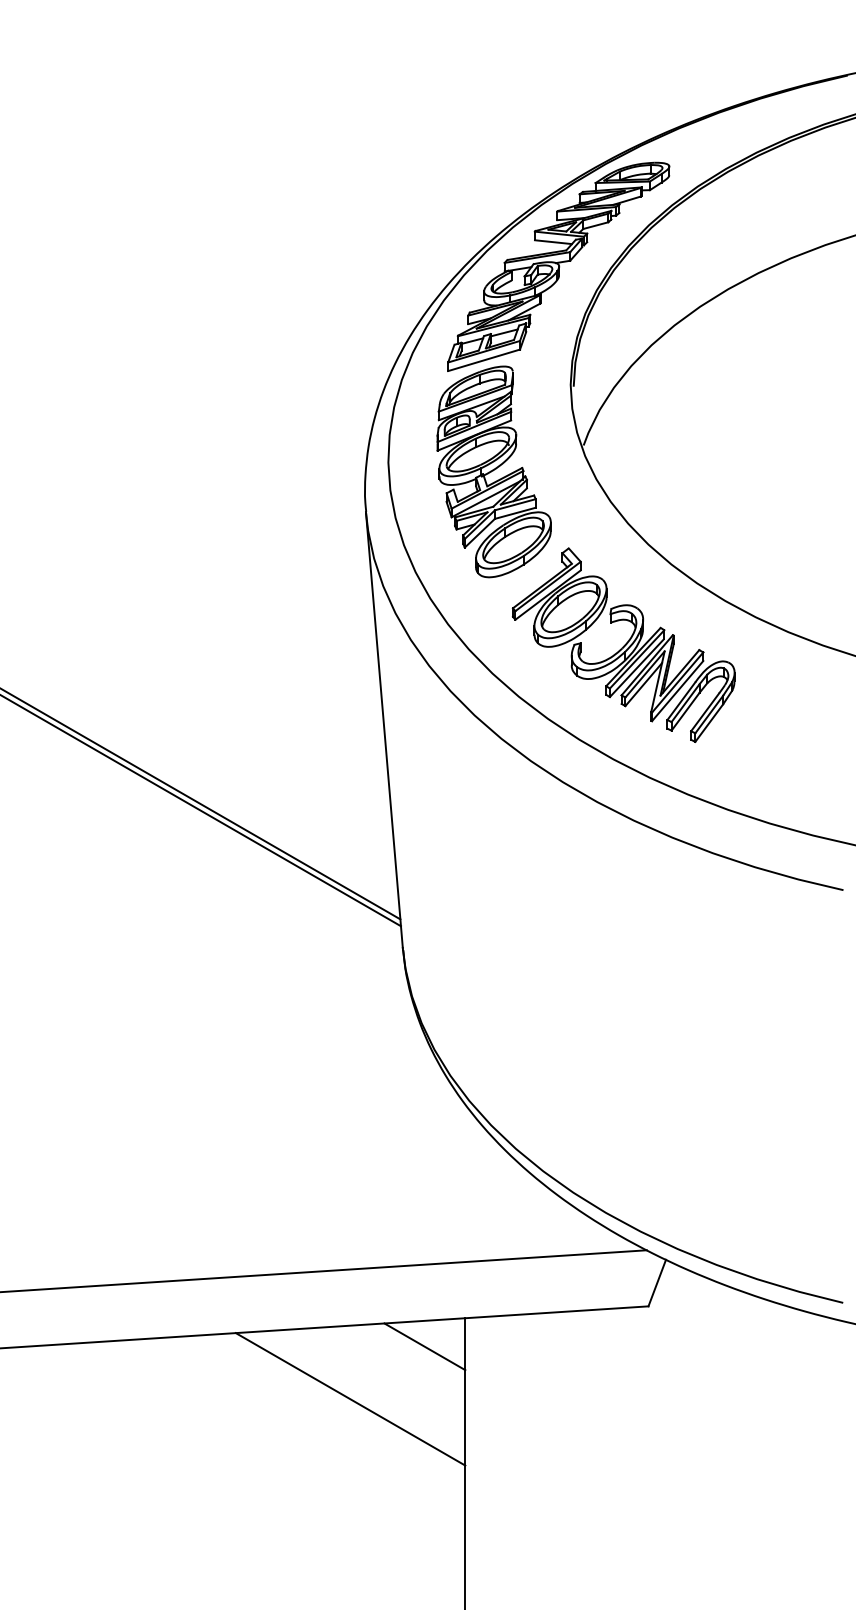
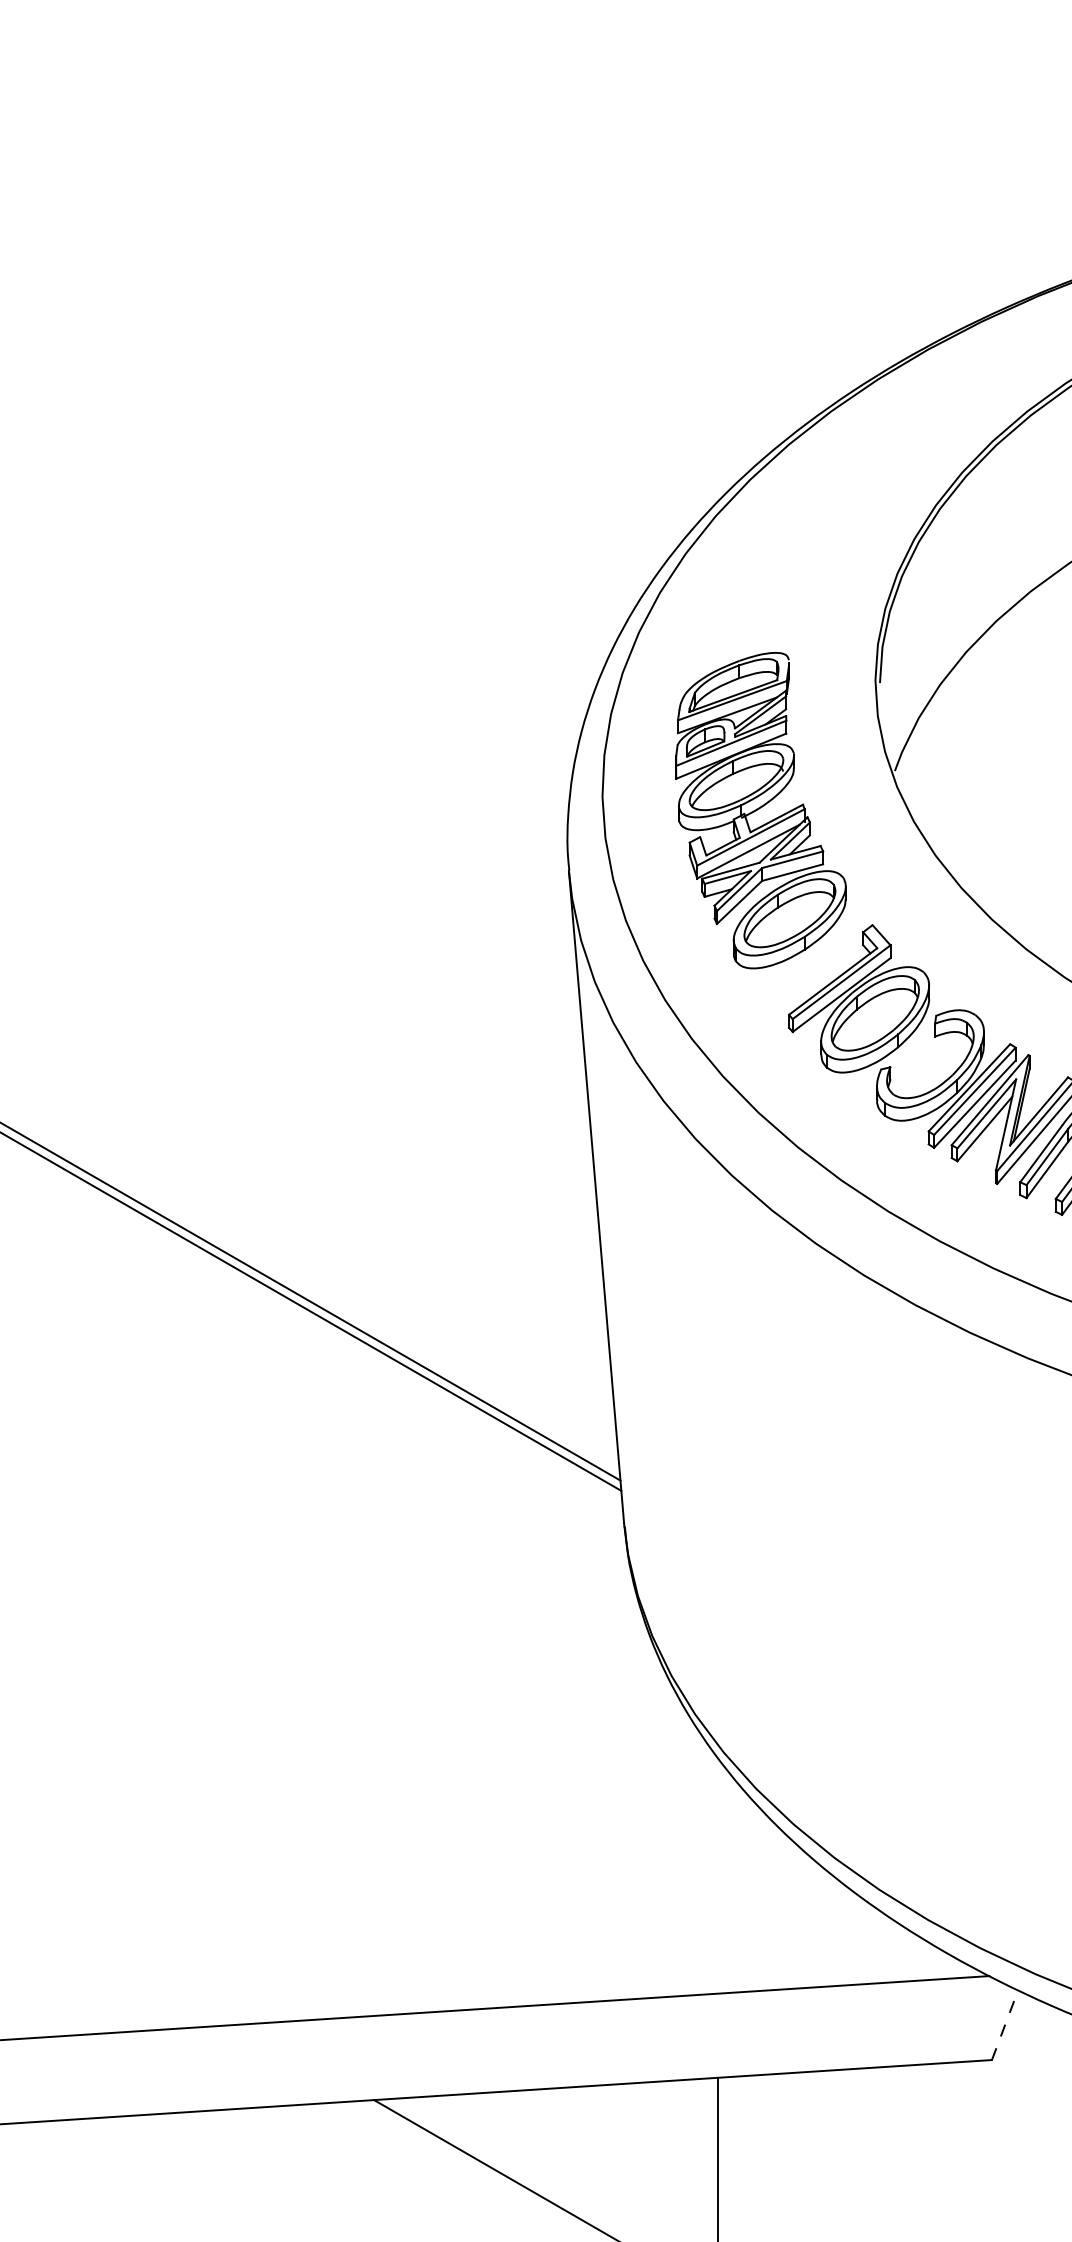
part: (558, 266) -> (857, 503), removed
line: (657, 1283) -> (1005, 2025), solid -> dashed
line: (424, 1346) -> (656, 2120), removed

